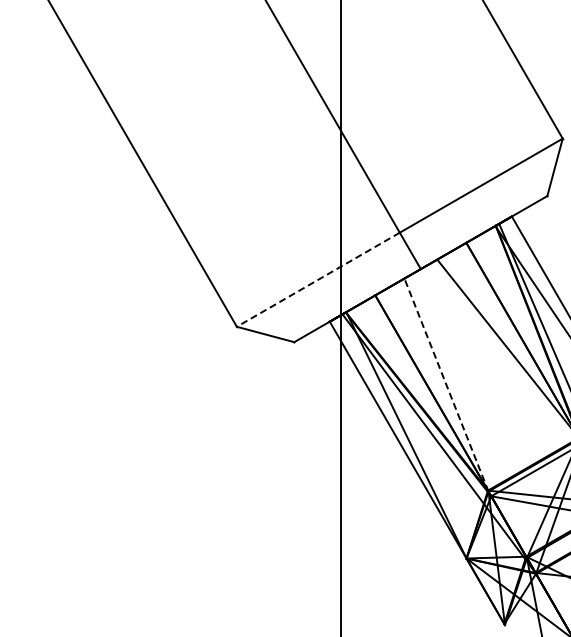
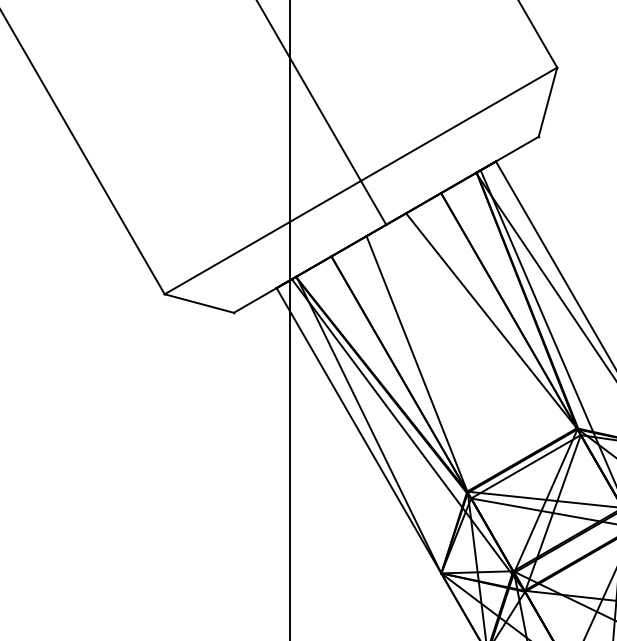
line: (317, 280) -> (261, 238), dashed -> solid
line: (446, 384) -> (417, 363), dashed -> solid

